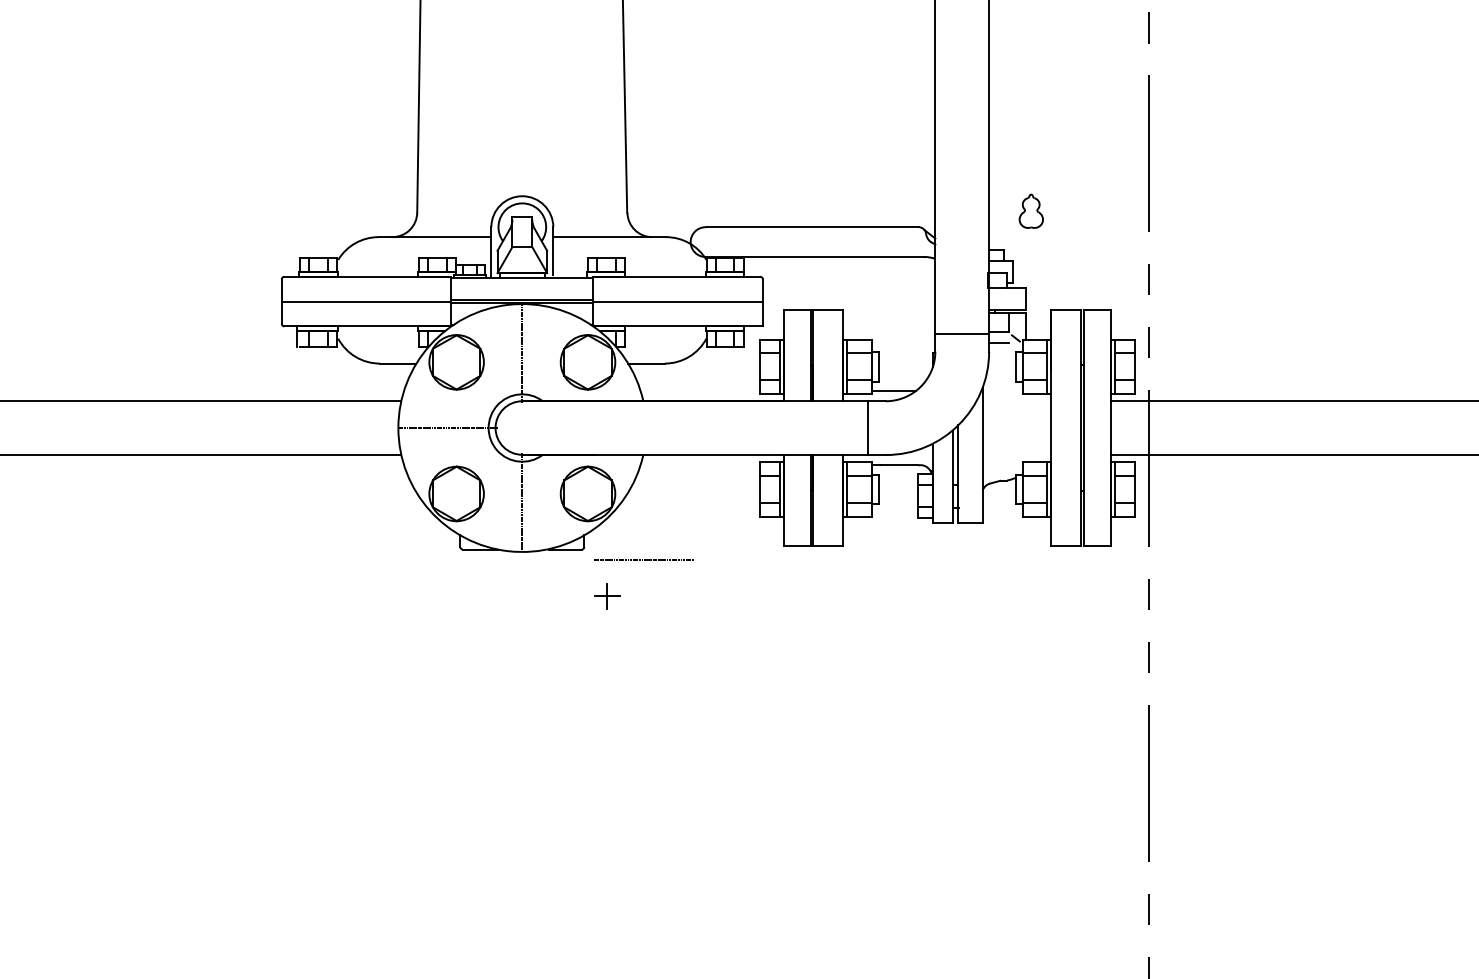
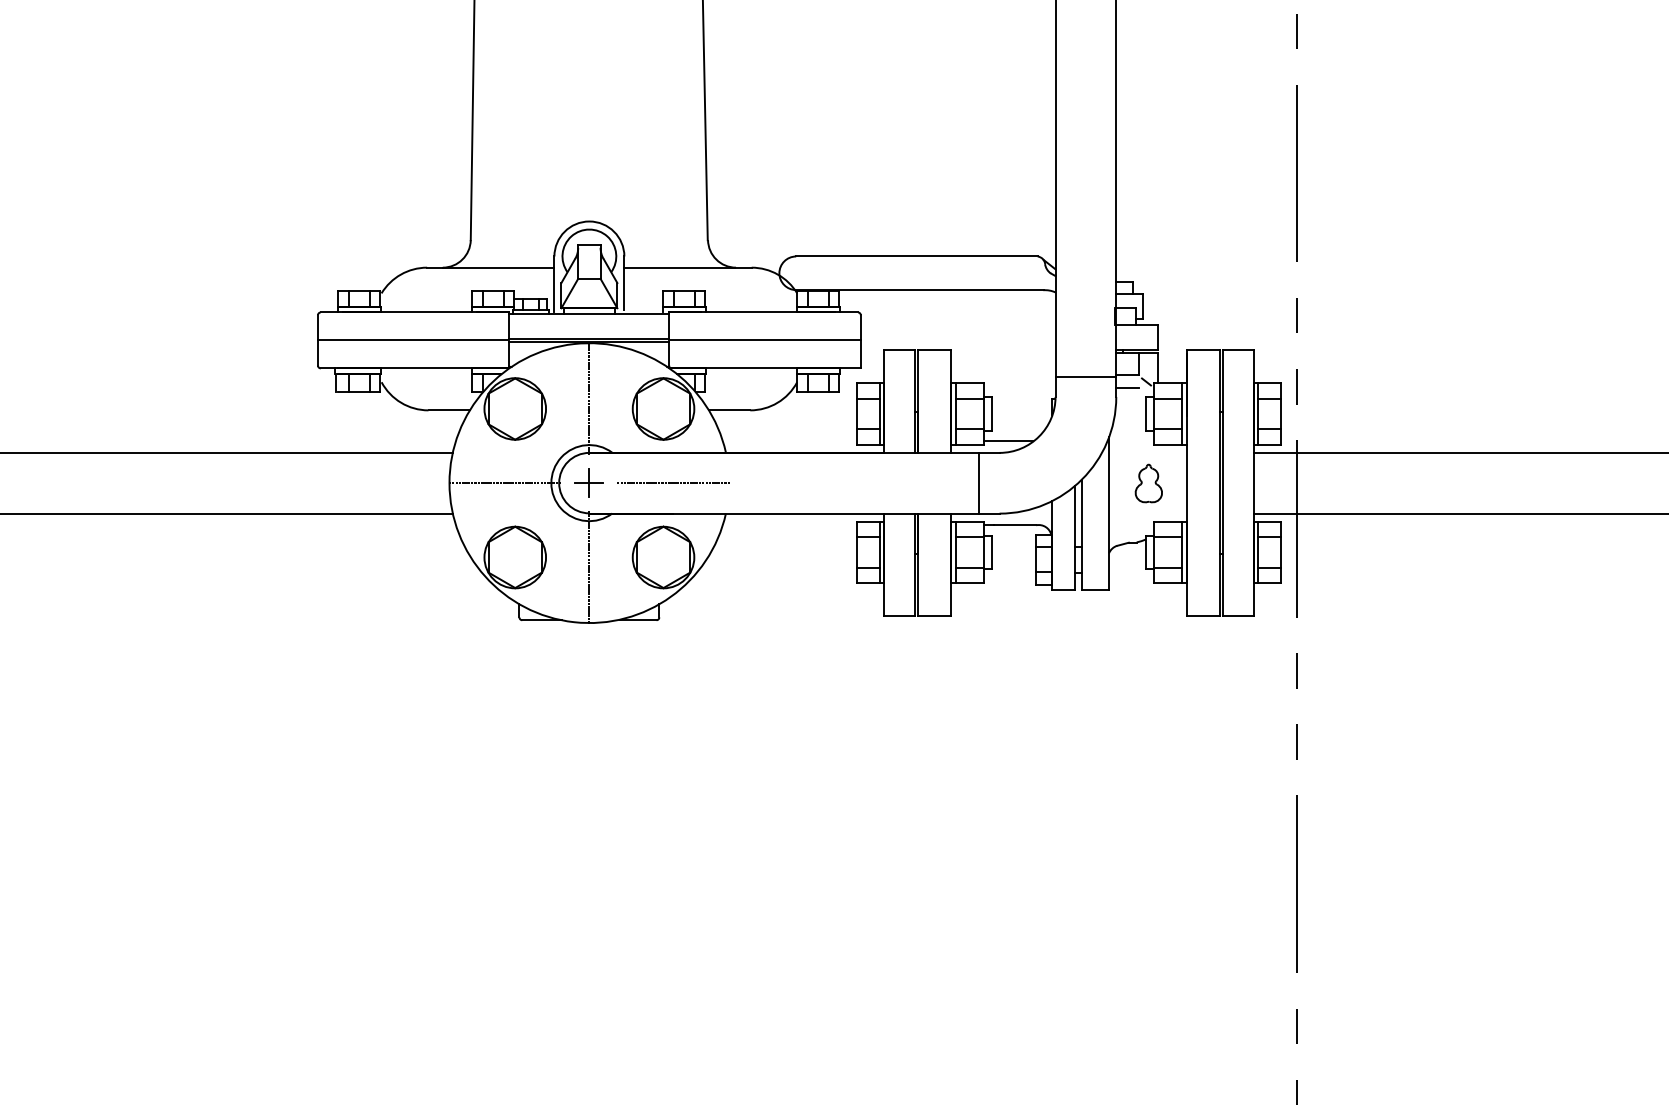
part: (1030, 211) -> (1148, 483), moved
line: (643, 559) -> (673, 482), moved
part: (606, 595) -> (588, 482), moved

